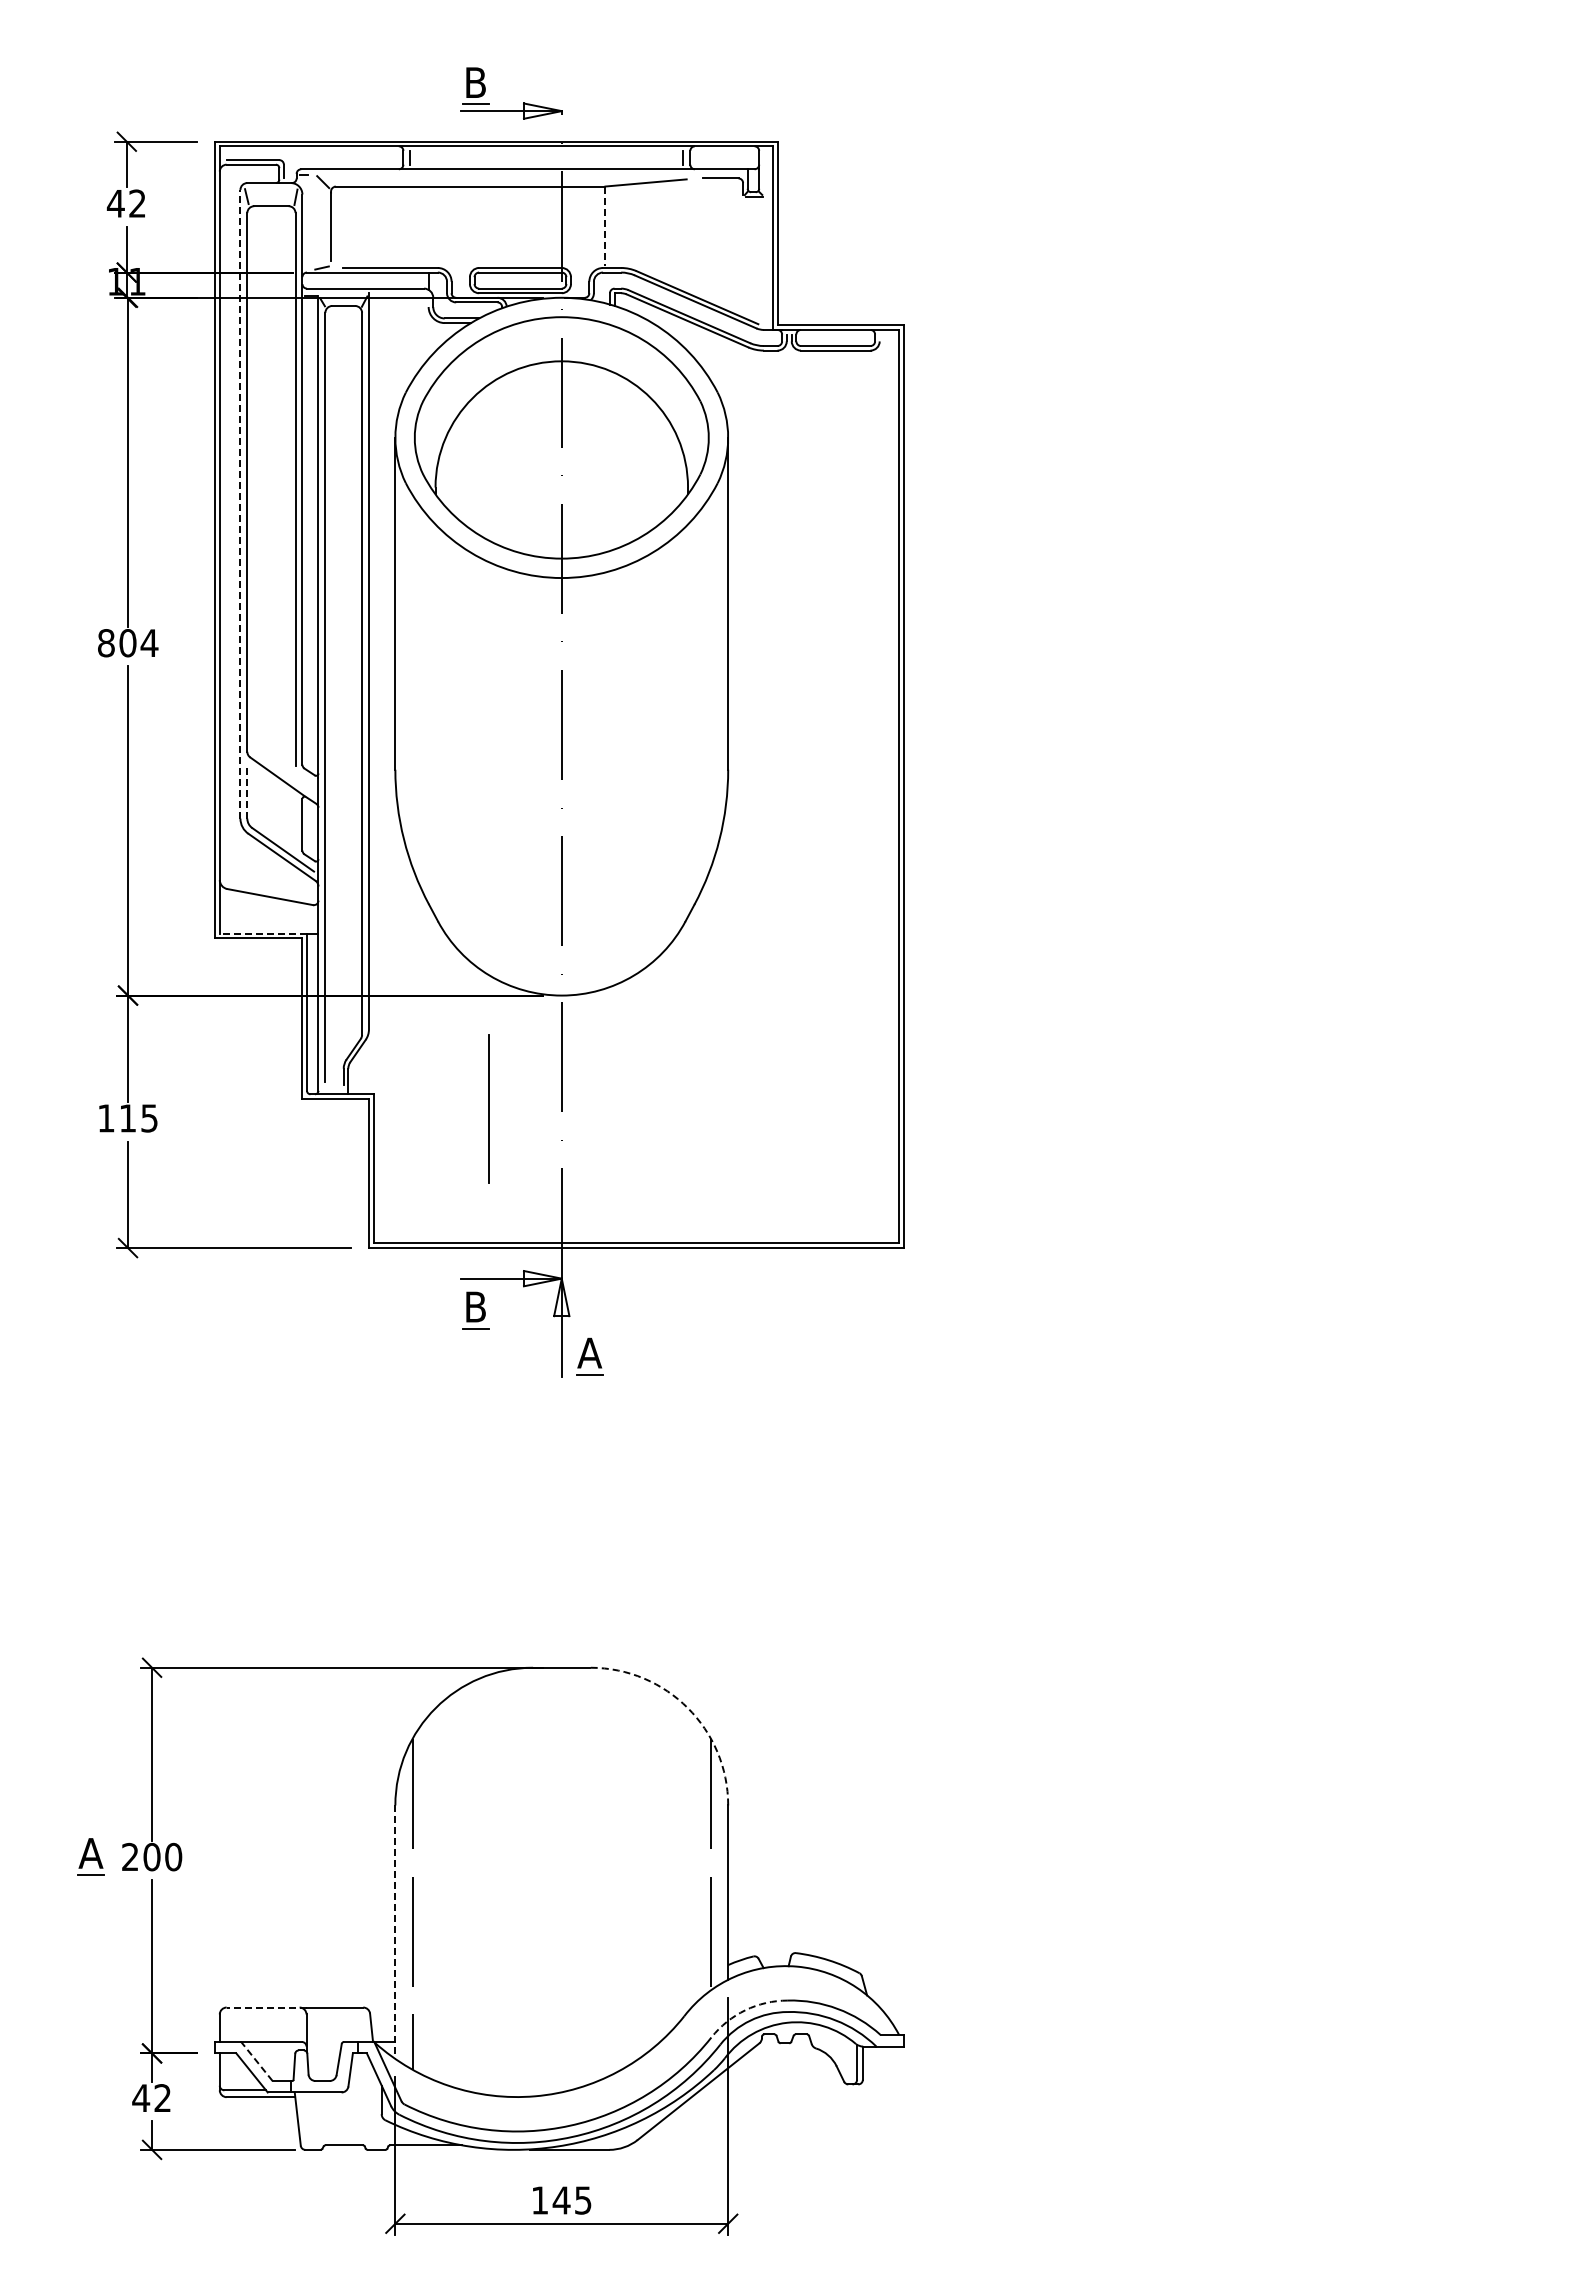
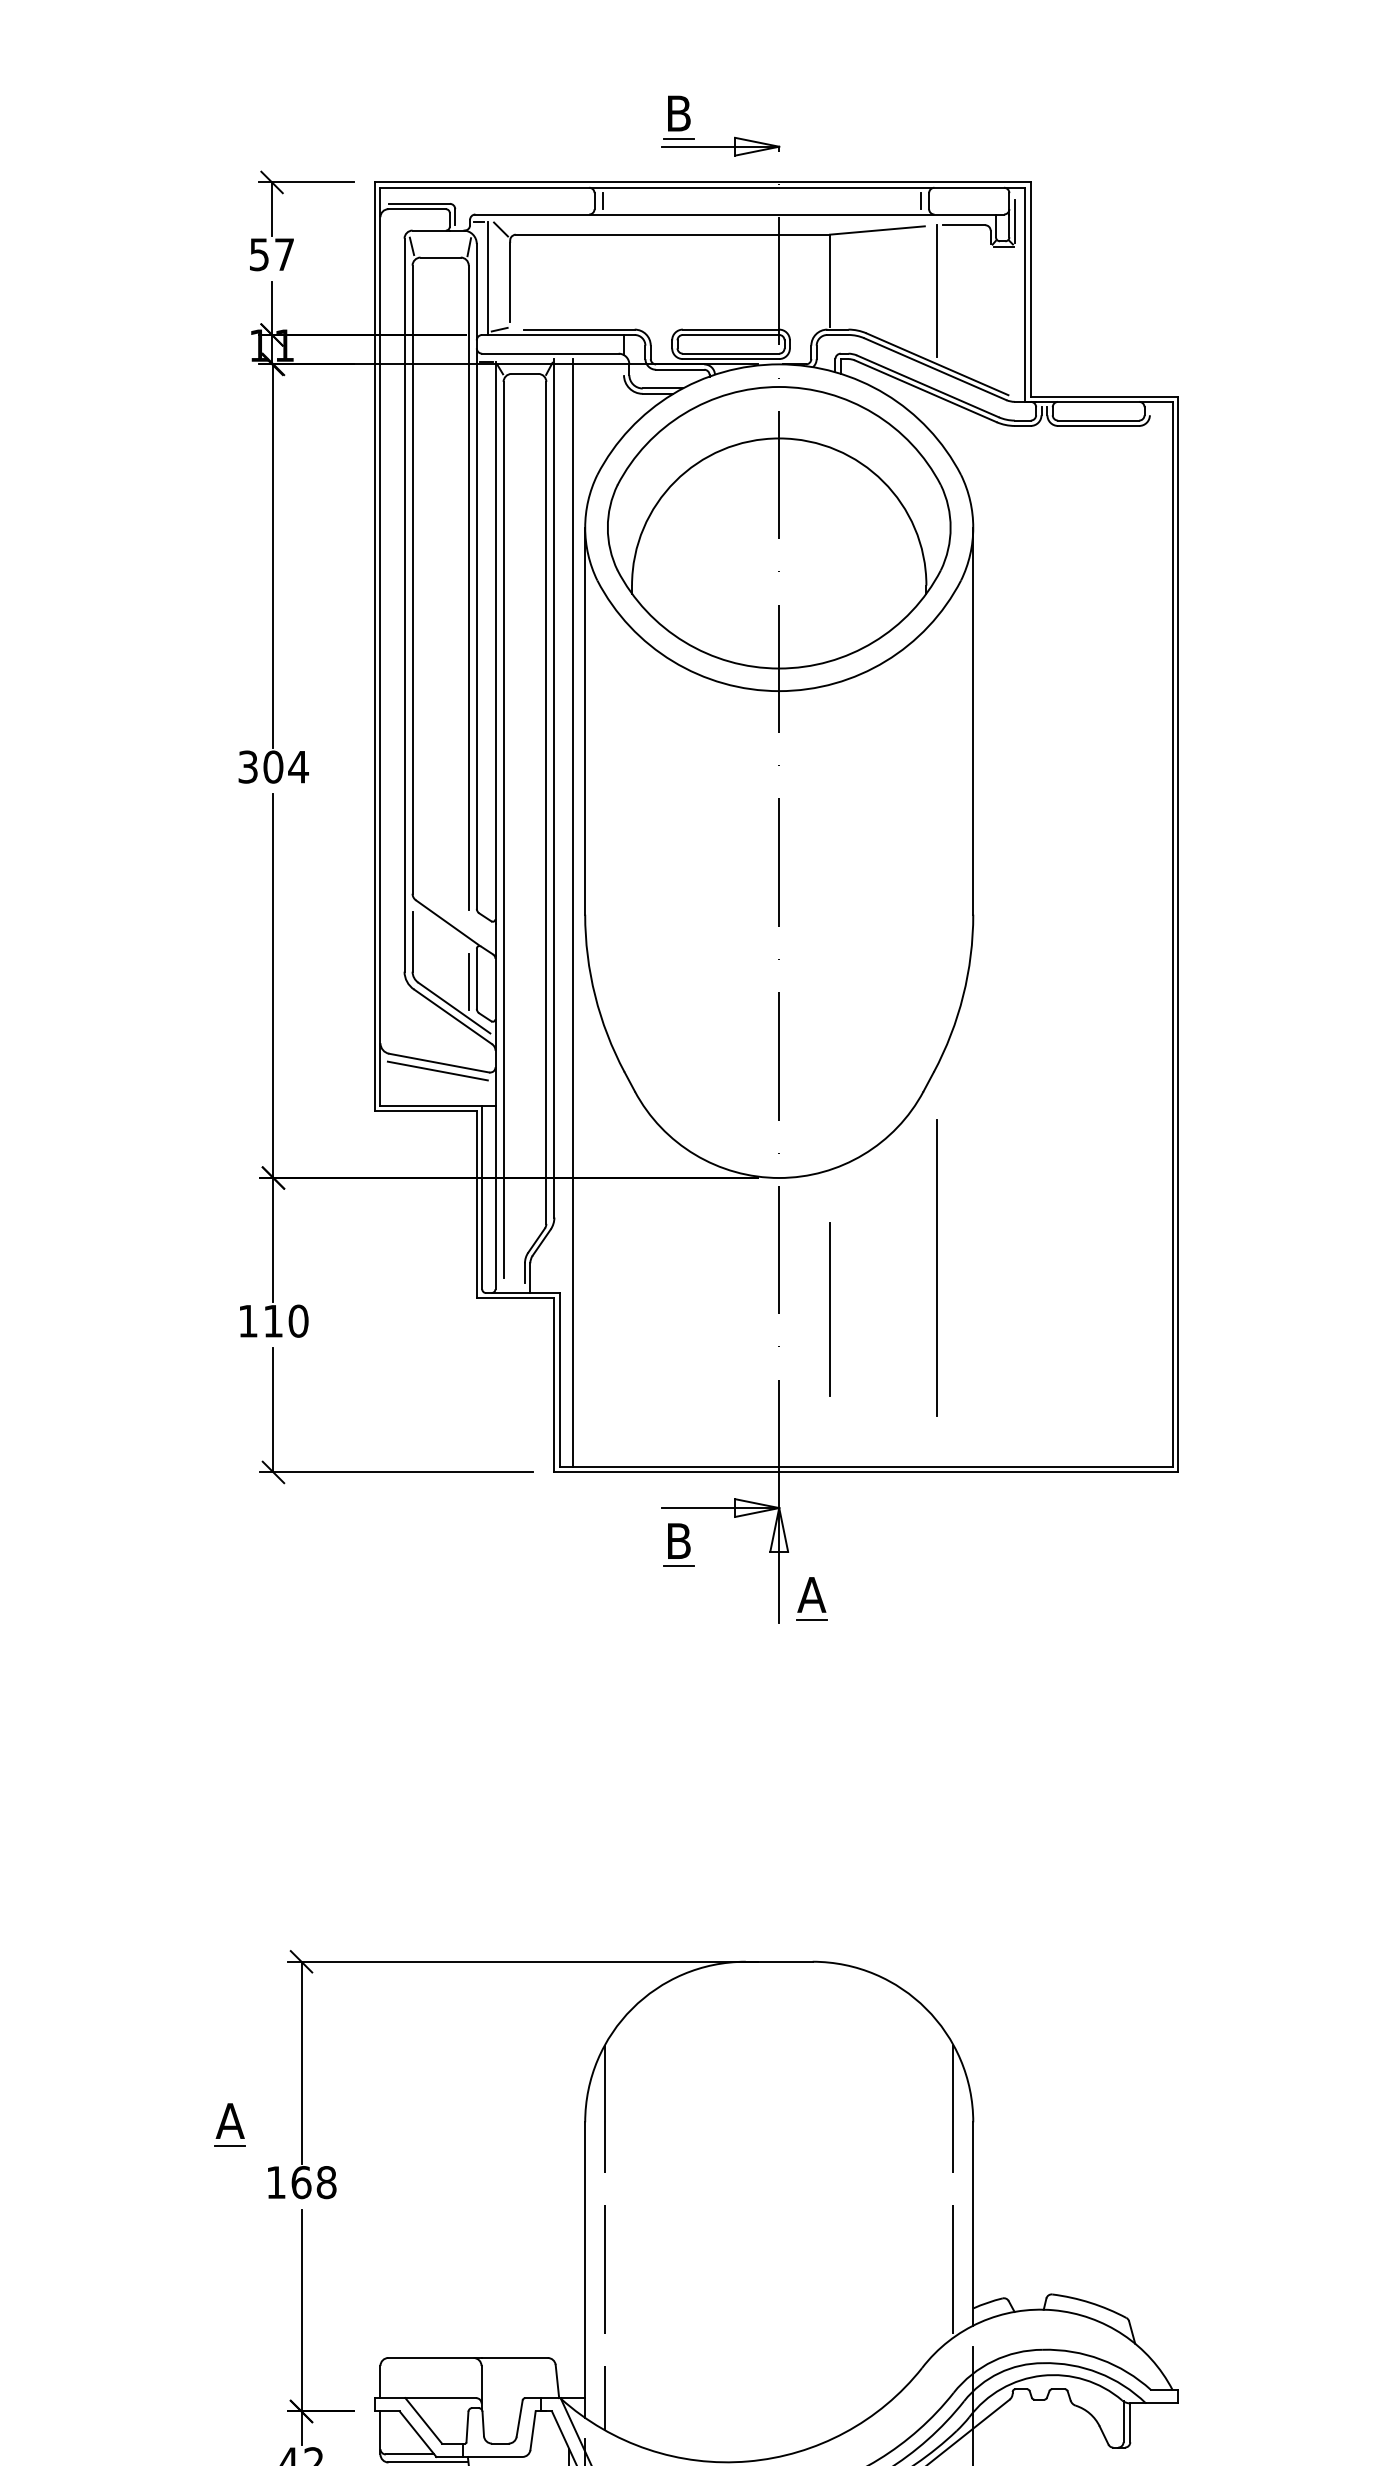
line: (763, 174) -> (1014, 220), added
text: (125, 203) -> (270, 254), 42 -> 57
line: (311, 223) -> (487, 277), added
line: (605, 226) -> (830, 281), dashed -> solid
line: (697, 234) -> (937, 290), added
line: (240, 503) -> (404, 604), dashed -> solid
text: (106, 643) -> (248, 767), 804 -> 304
line: (385, 768) -> (573, 913), added
line: (247, 792) -> (412, 941), dashed -> solid
line: (295, 827) -> (468, 982), added
line: (268, 903) -> (437, 1070), added
line: (263, 933) -> (431, 1105), dashed -> solid
line: (696, 1072) -> (936, 1267), added
line: (488, 1108) -> (829, 1309), moved
text: (149, 1118) -> (298, 1321), 115 -> 110
arc: (687, 1708) -> (925, 2009), dashed -> solid
part: (90, 1856) -> (229, 2124), moved
text: (152, 1856) -> (301, 2181), 200 -> 168
line: (395, 1932) -> (585, 2270), dashed -> solid
line: (266, 2007) -> (434, 2357), dashed -> solid
arc: (745, 2010) -> (993, 2361), dashed -> solid
line: (256, 2061) -> (423, 2420), dashed -> solid

